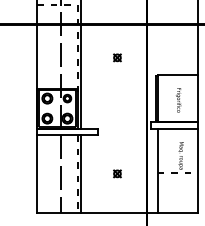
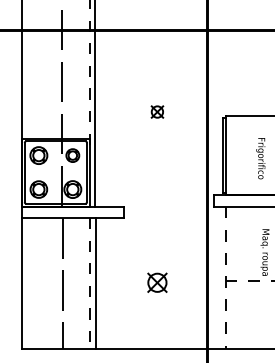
part: (117, 57) -> (157, 111), moved
line: (157, 171) -> (225, 278), solid -> dashed
part: (117, 173) -> (157, 282), size x1.6

